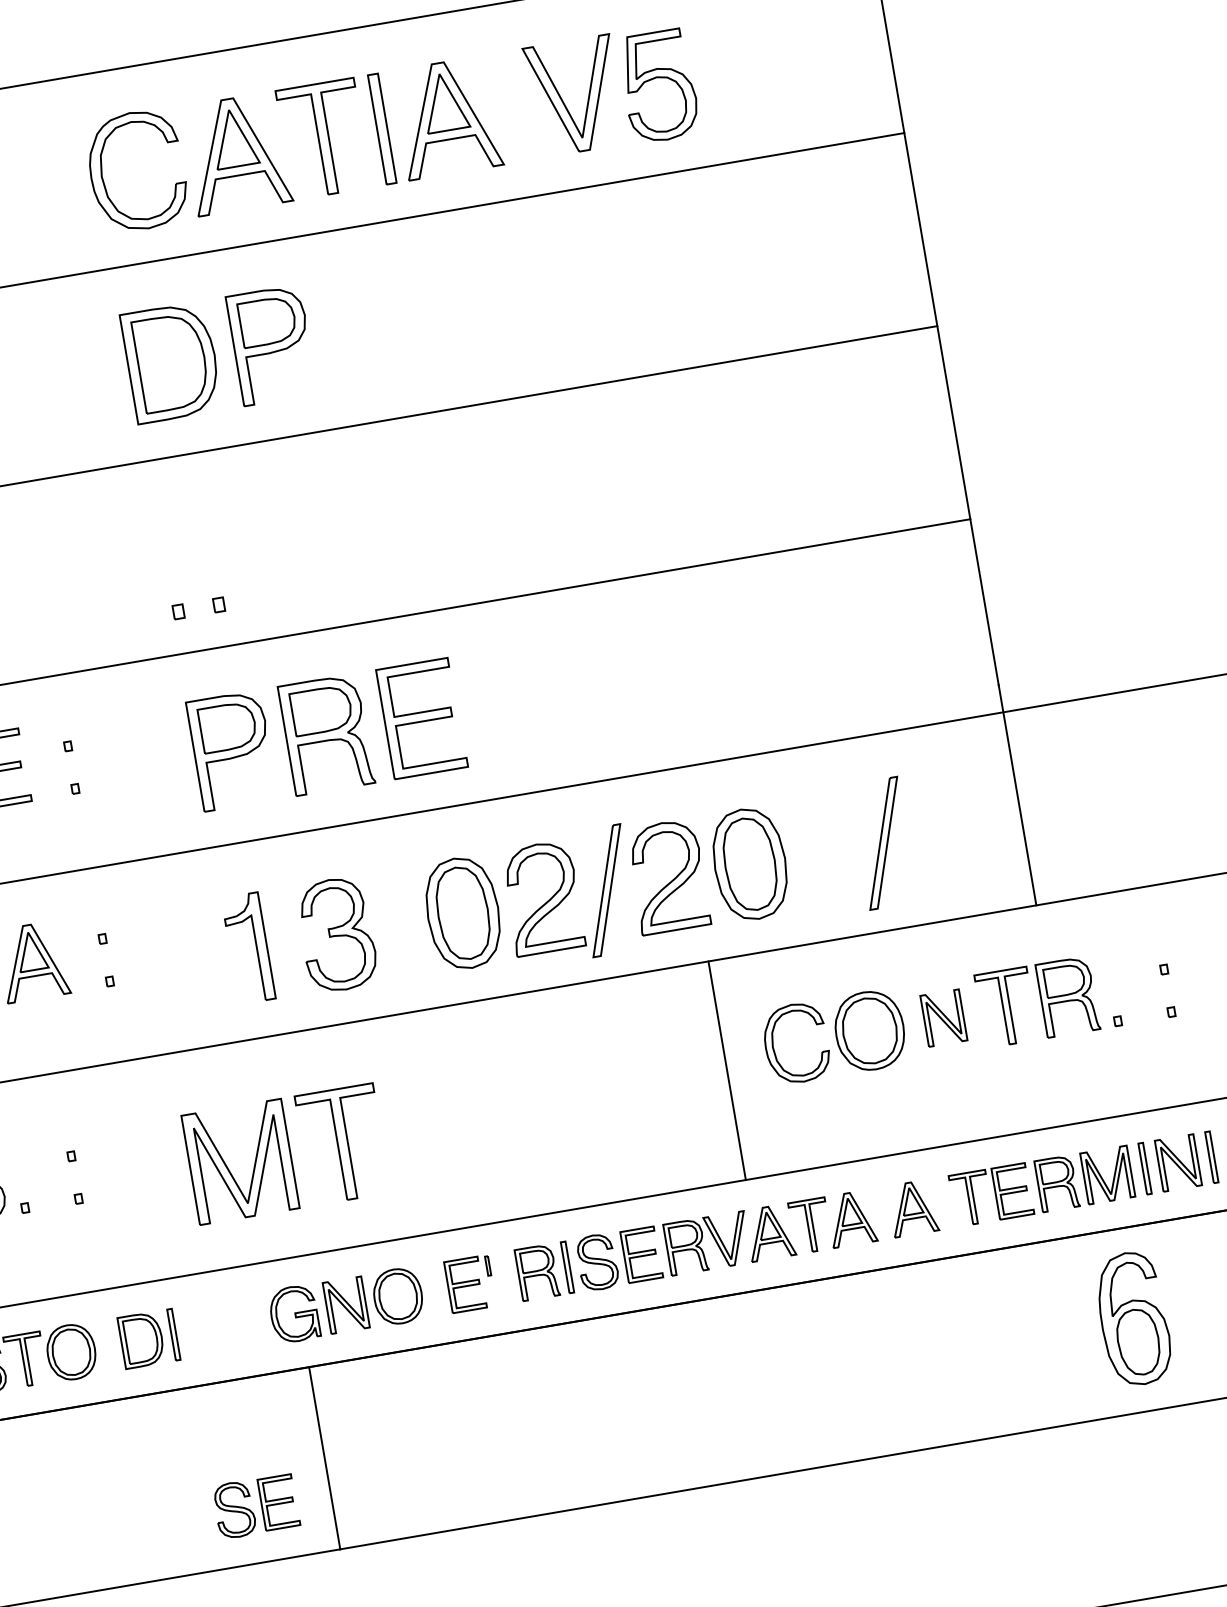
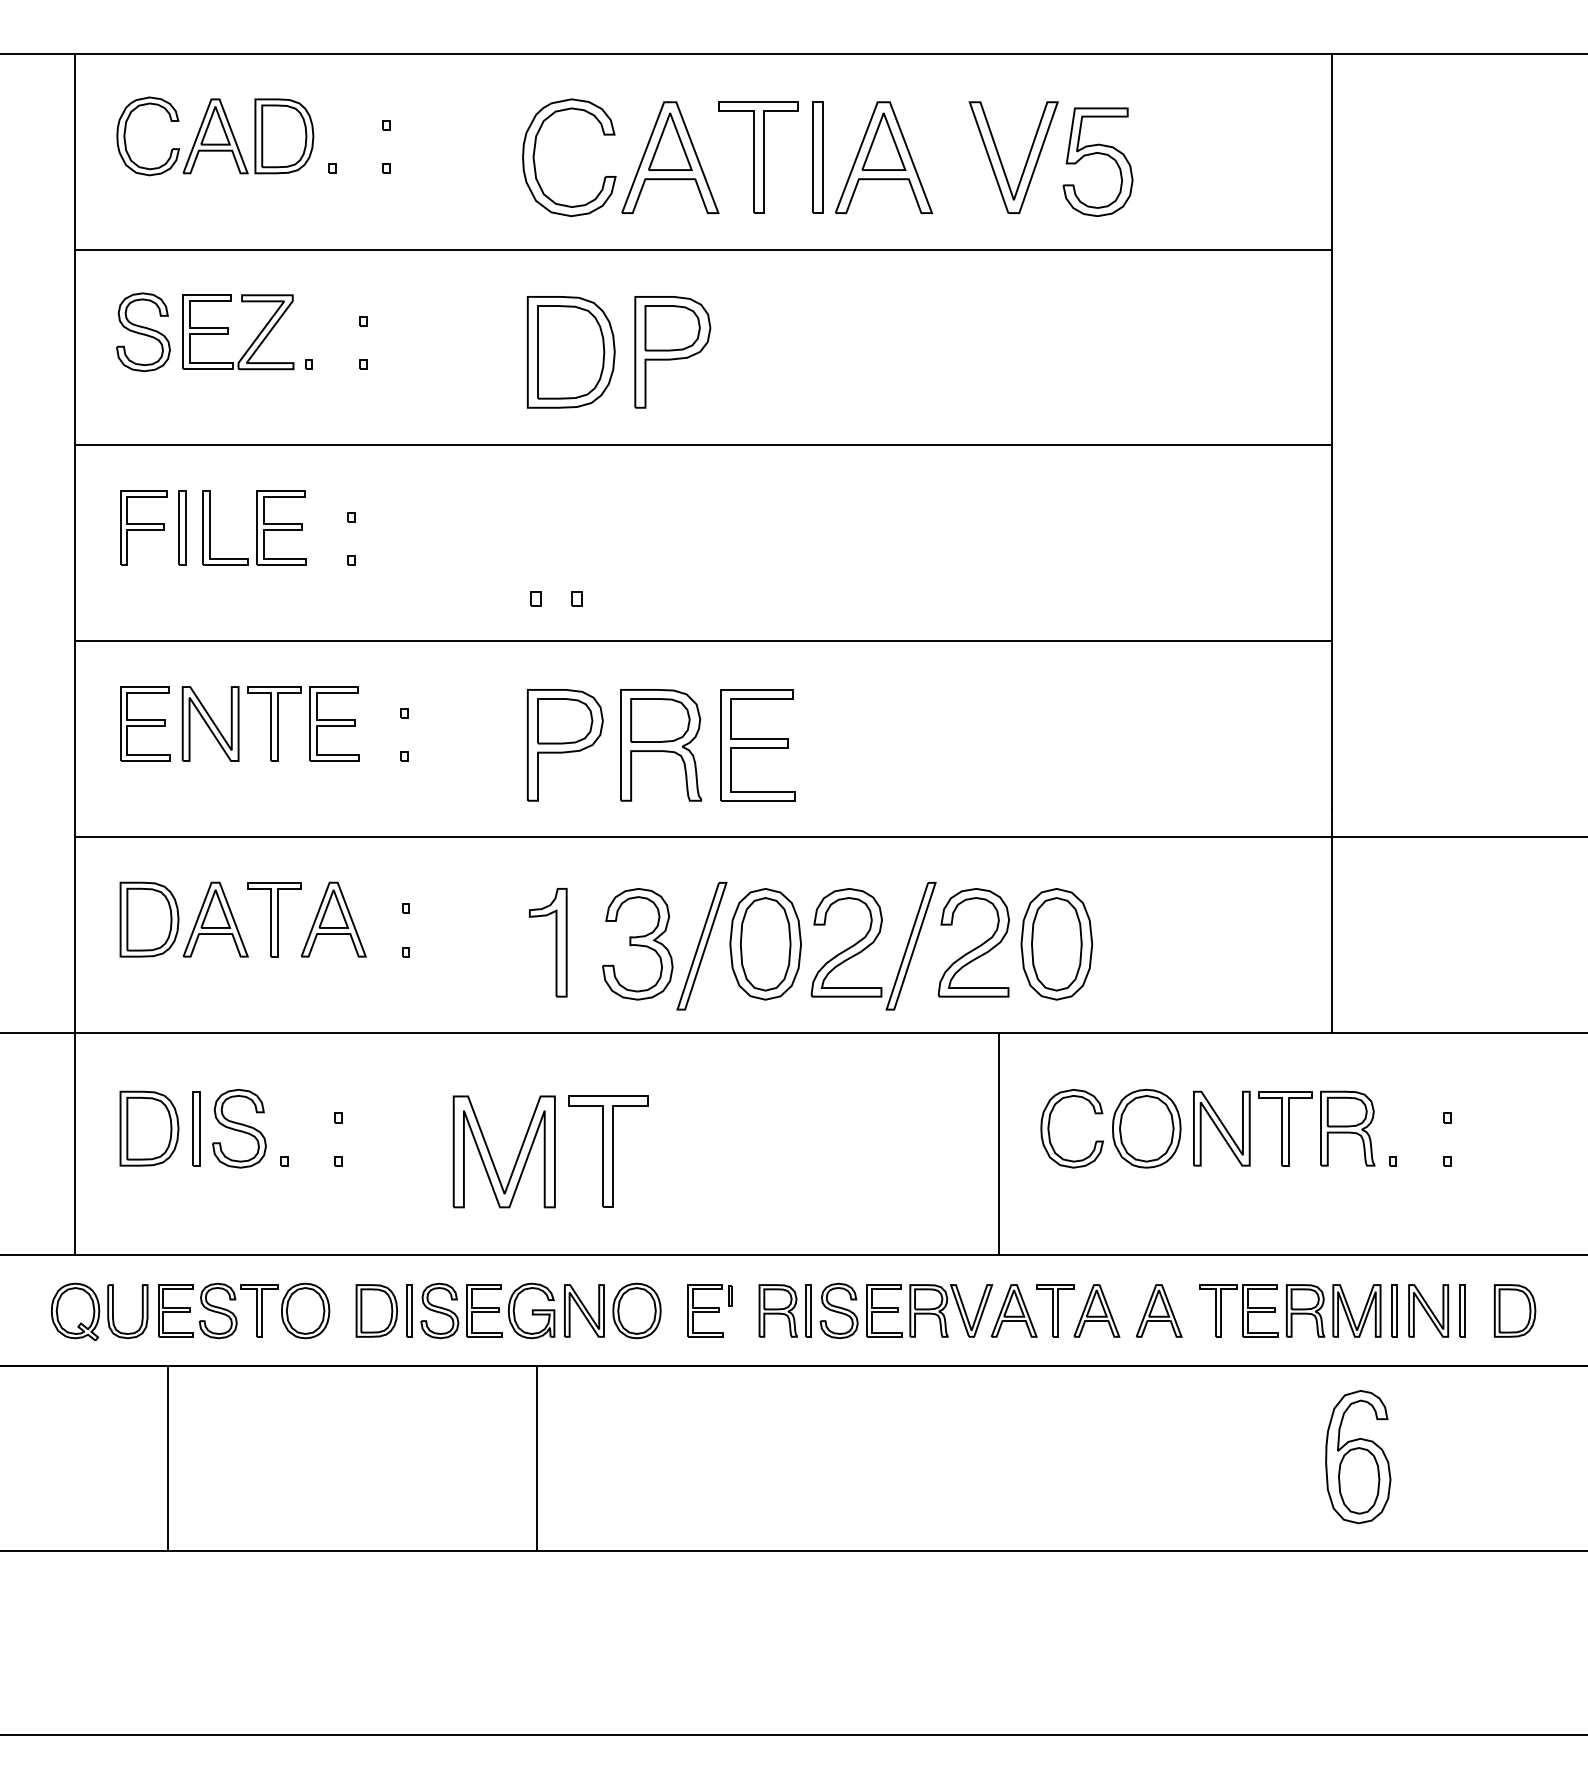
part: (883, 843) -> (701, 946), moved
part: (943, 1018) -> (1221, 1128), size x1.43
part: (255, 1505) -> (461, 1310), moved

